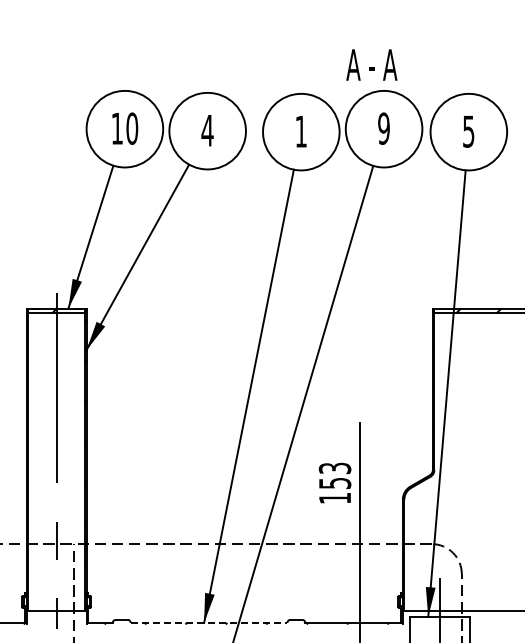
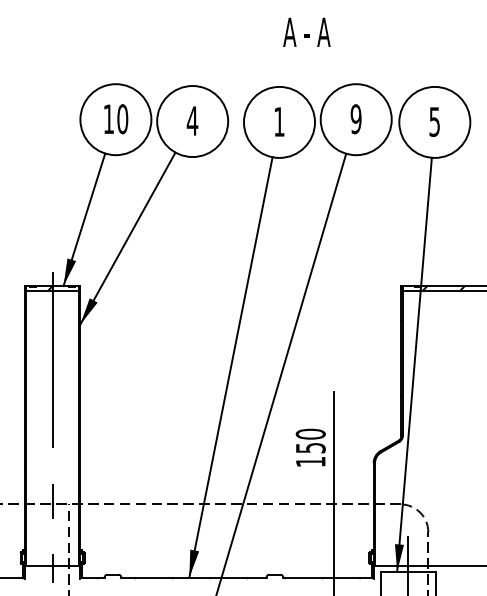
text: (371, 64) -> (306, 31), moved
text: (334, 468) -> (310, 434), 153 -> 150
line: (209, 622) -> (194, 577), dashed -> solid

